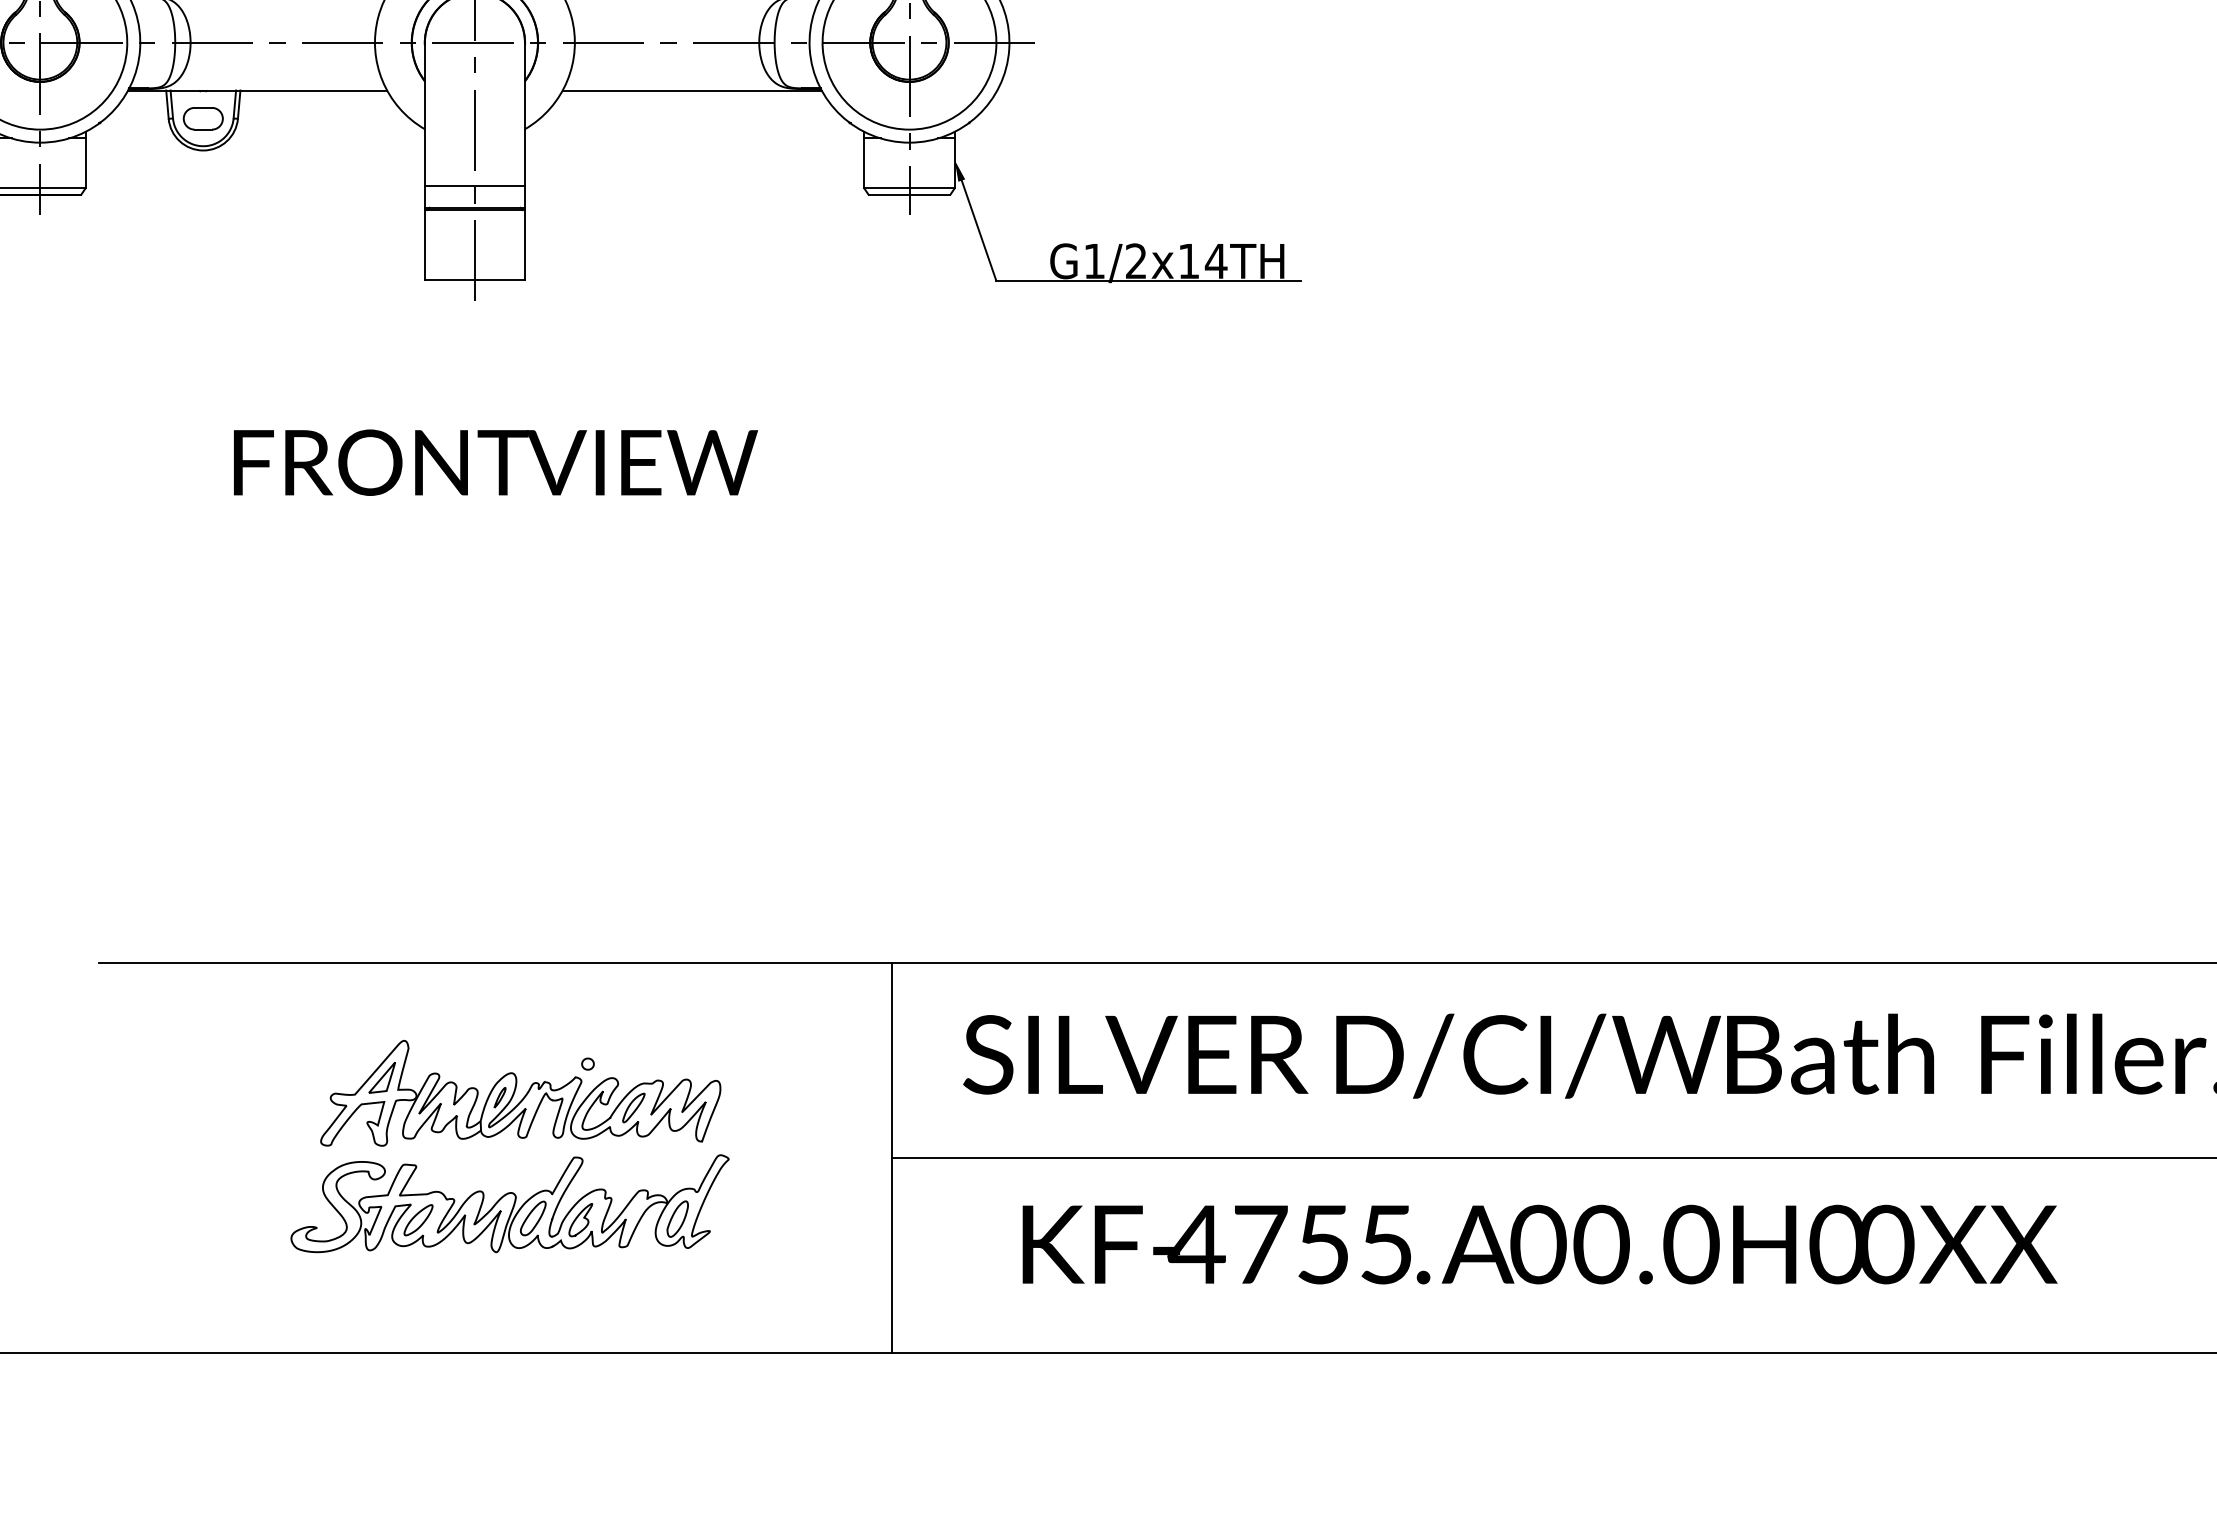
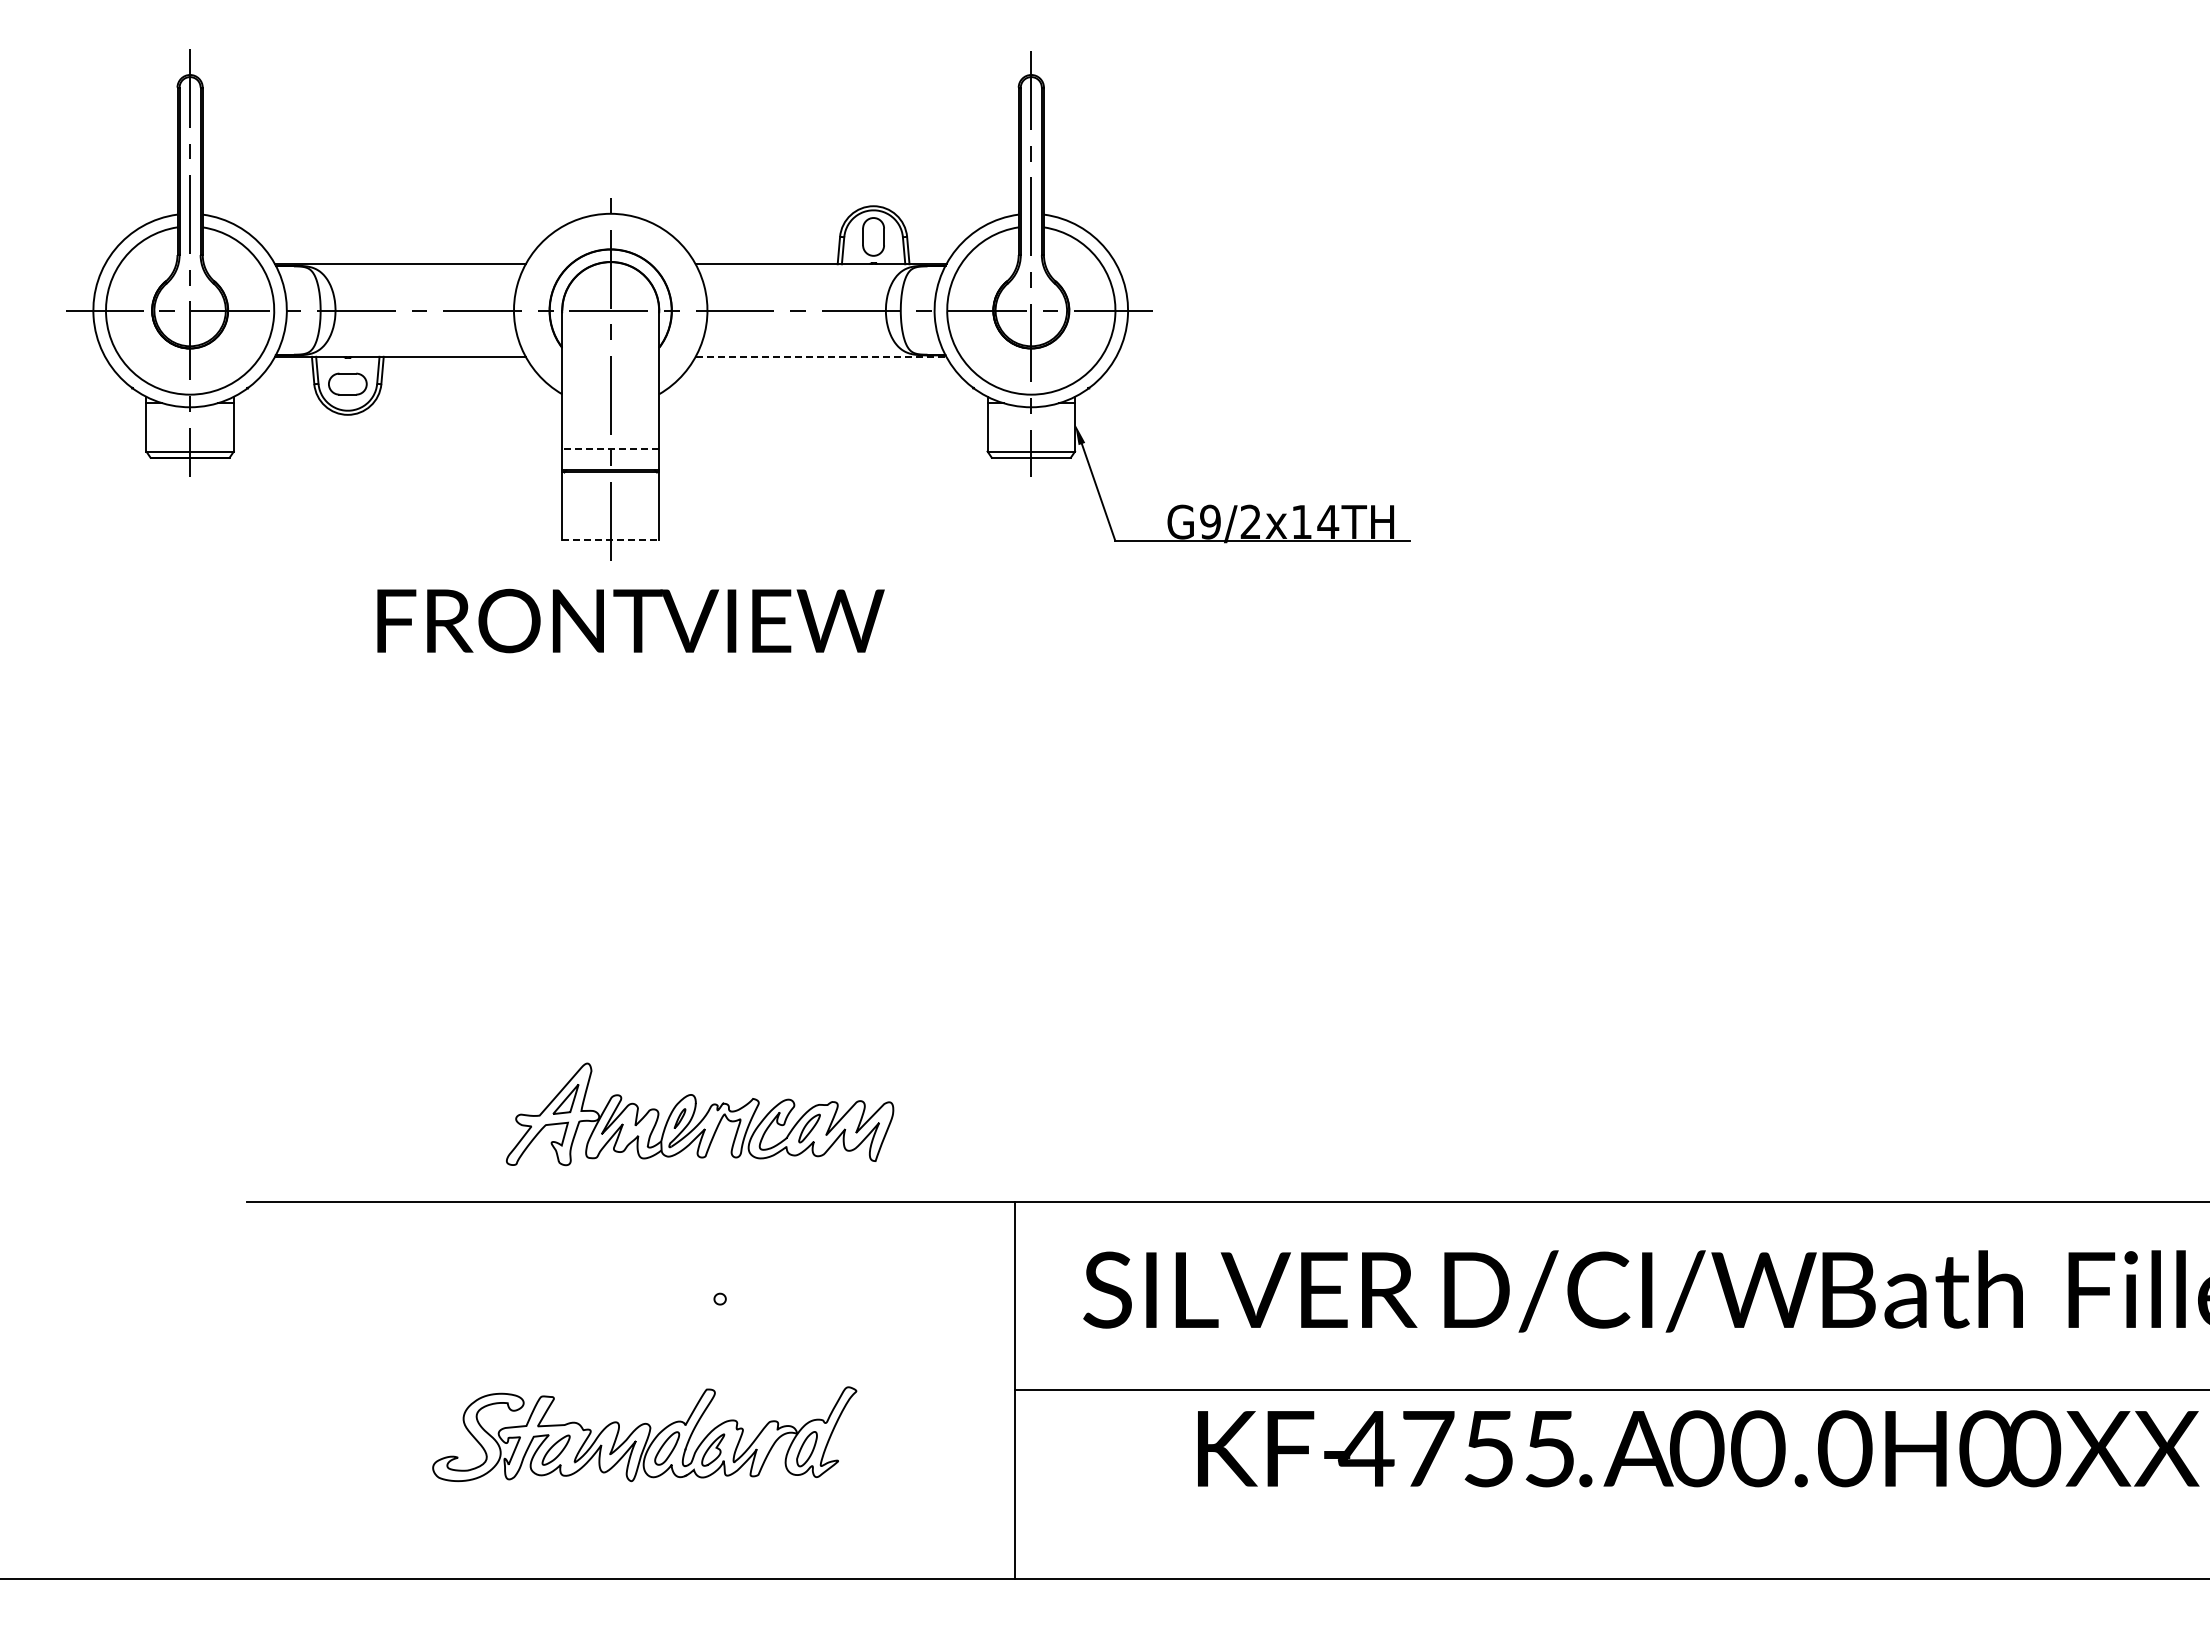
line: (692, 90) -> (821, 356), solid -> dashed
line: (474, 186) -> (610, 449), solid -> dashed
text: (1094, 260) -> (1210, 521), G1/2x14TH -> G9/2x14TH
line: (475, 279) -> (611, 539), solid -> dashed
text: (495, 462) -> (630, 620), moved
part: (521, 1093) -> (700, 1114), moved
text: (1539, 1244) -> (1698, 1448), moved

